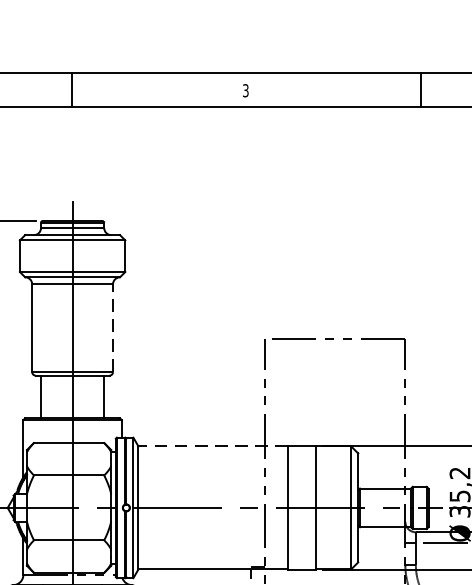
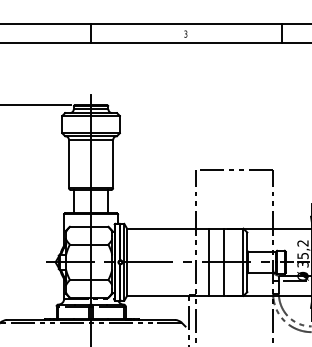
line: (113, 327) -> (113, 163), dashed -> solid
line: (214, 446) -> (168, 228), dashed -> solid

